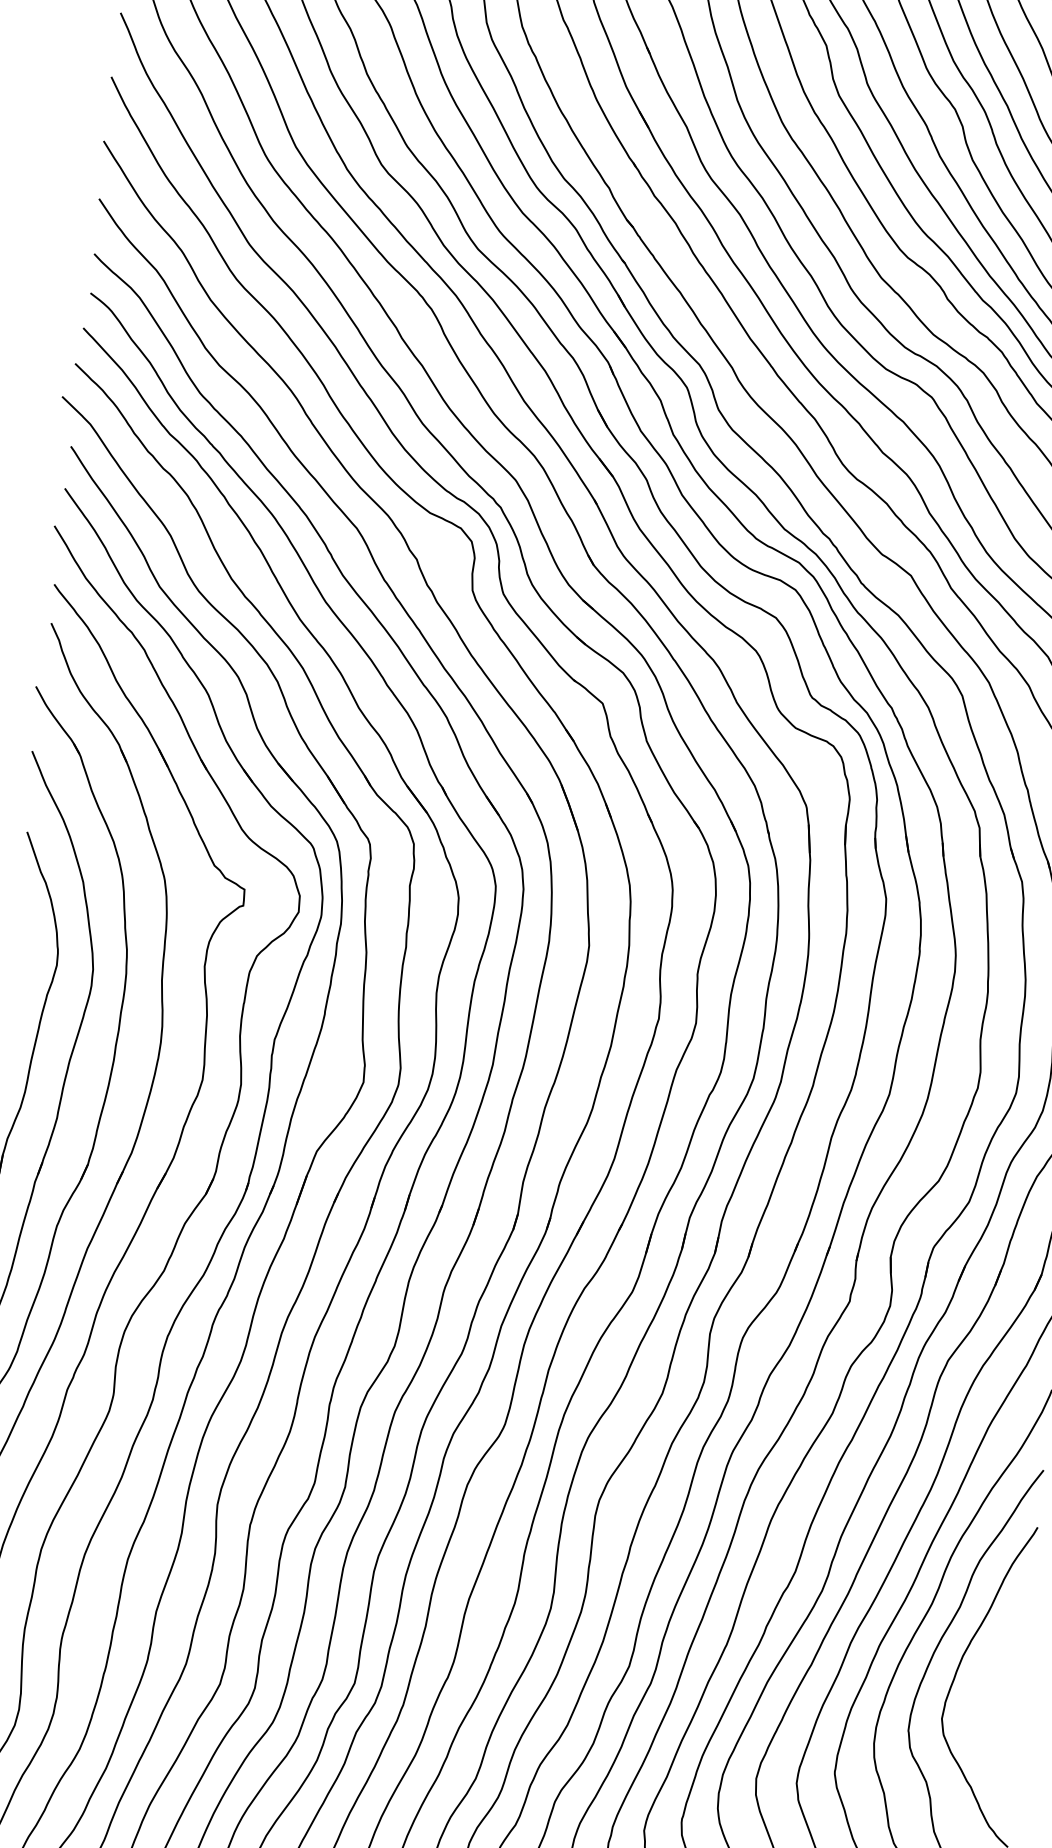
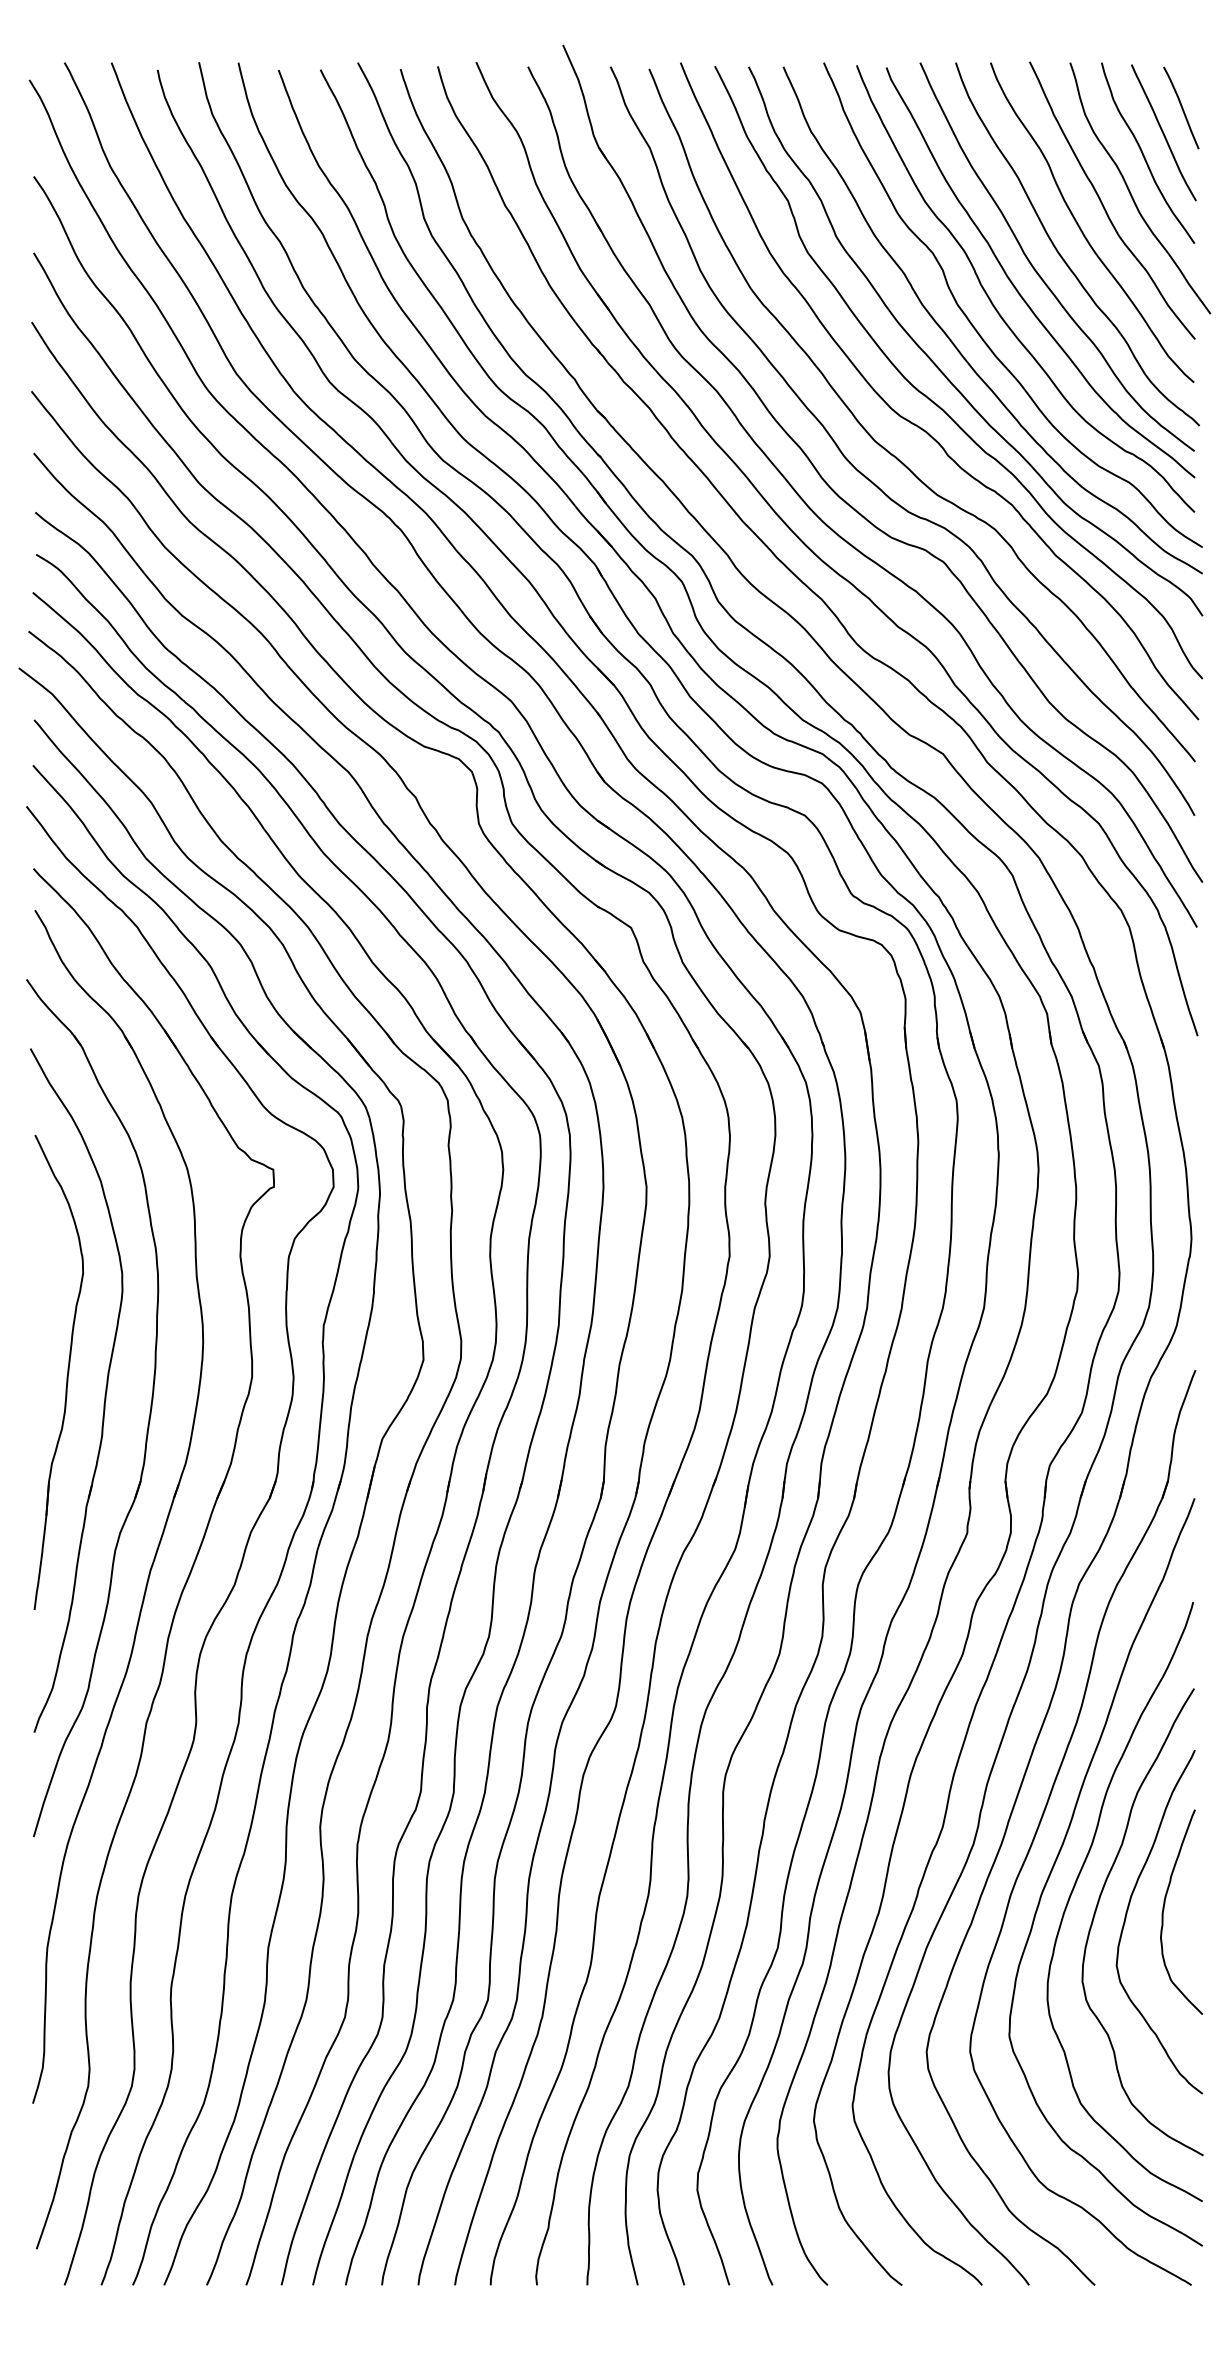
curve: (992, 1672) -> (1164, 1909), added

